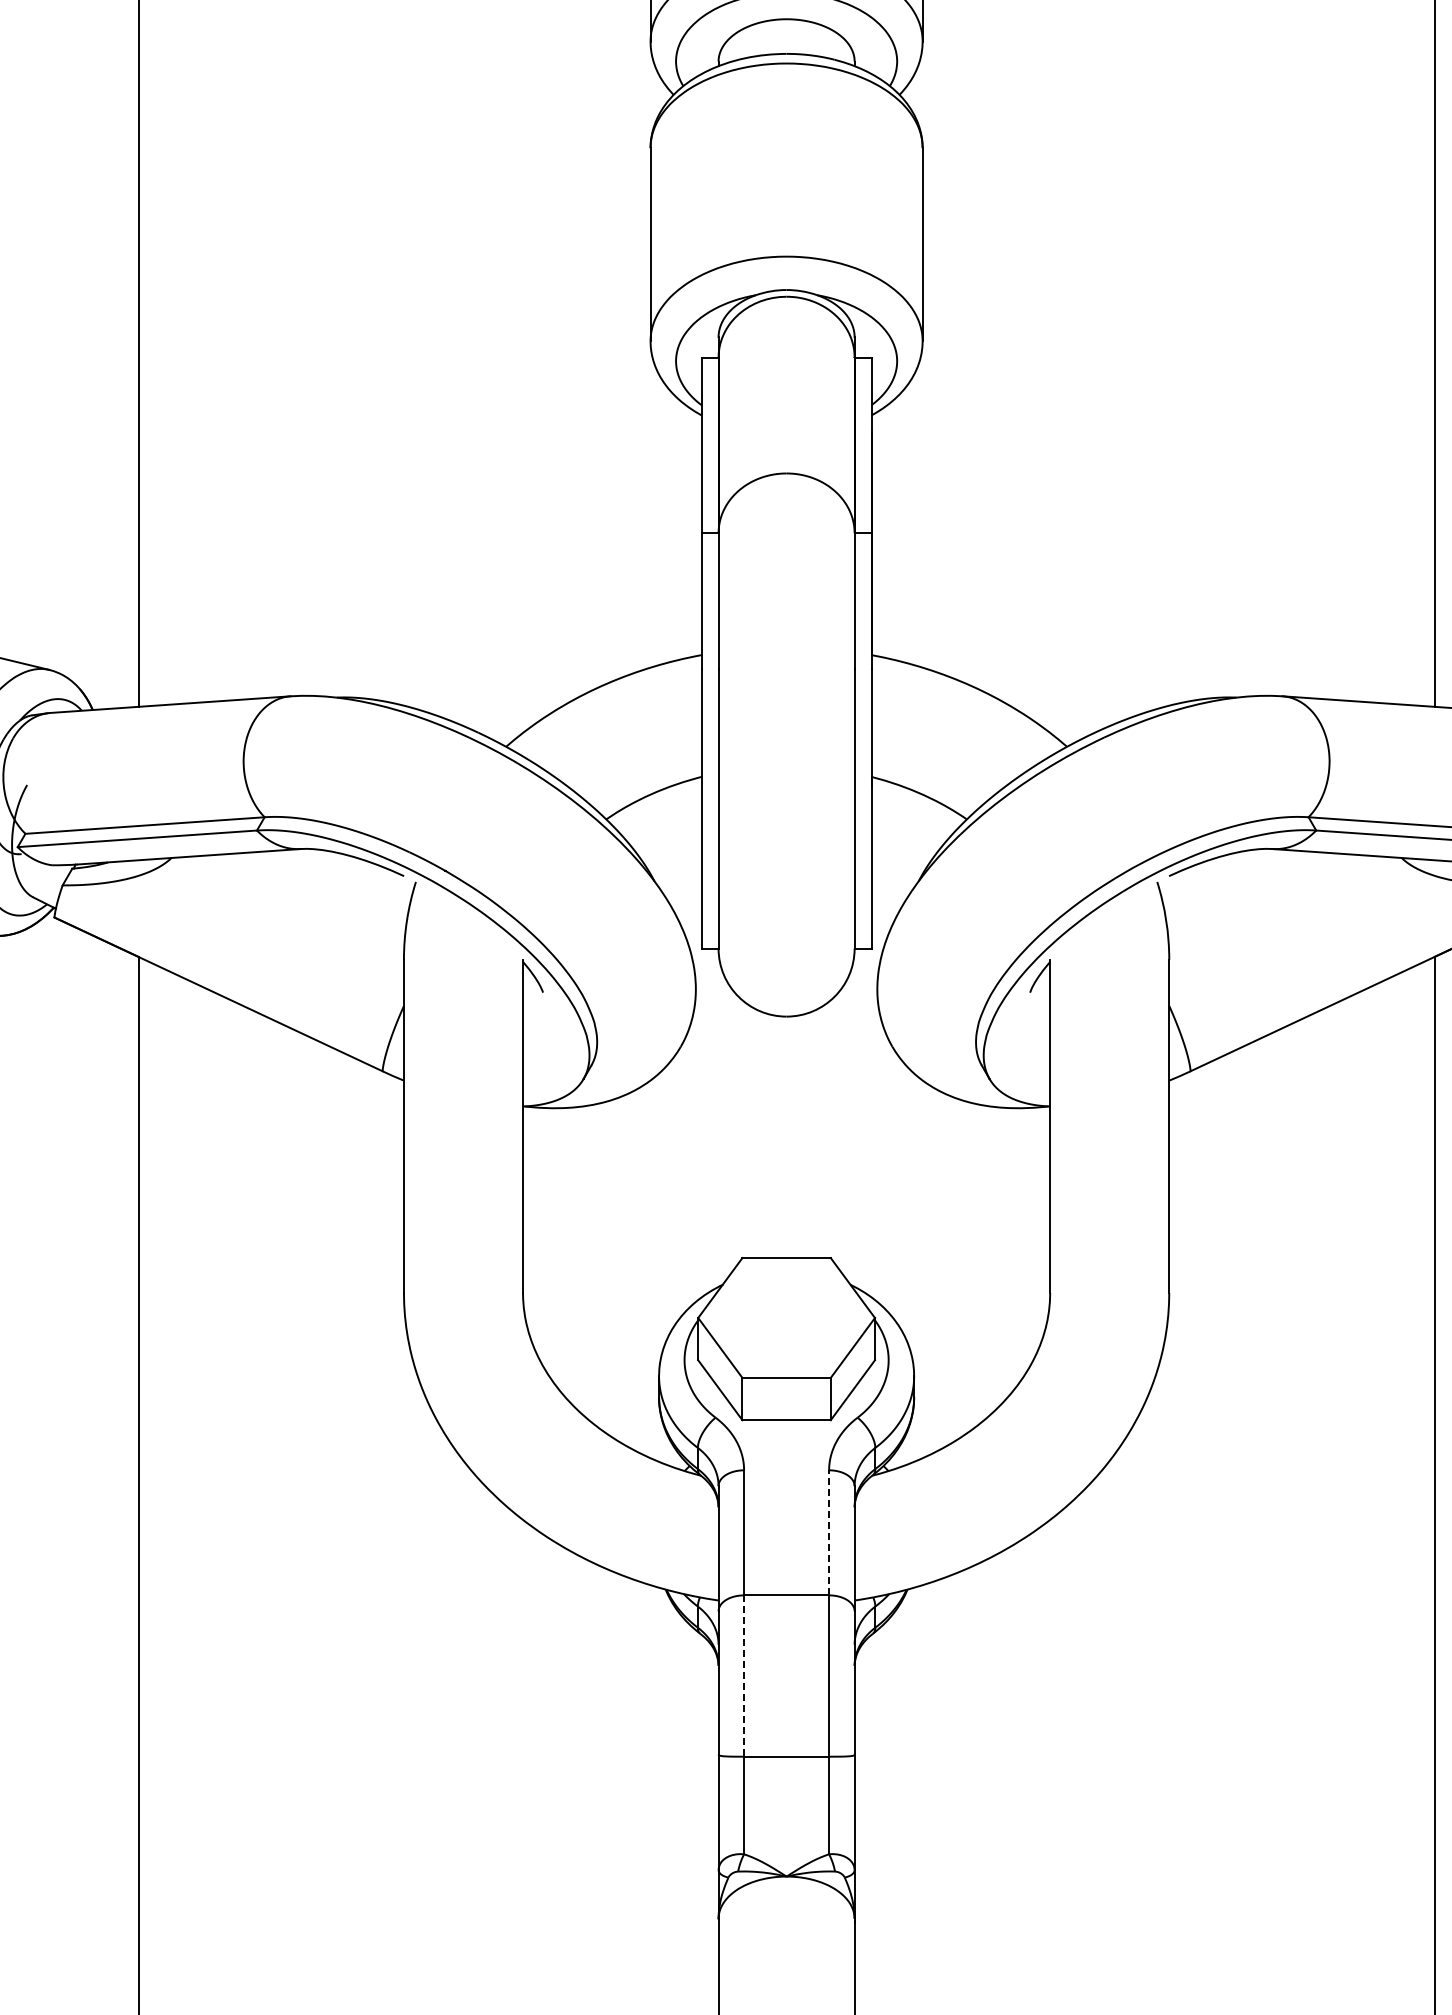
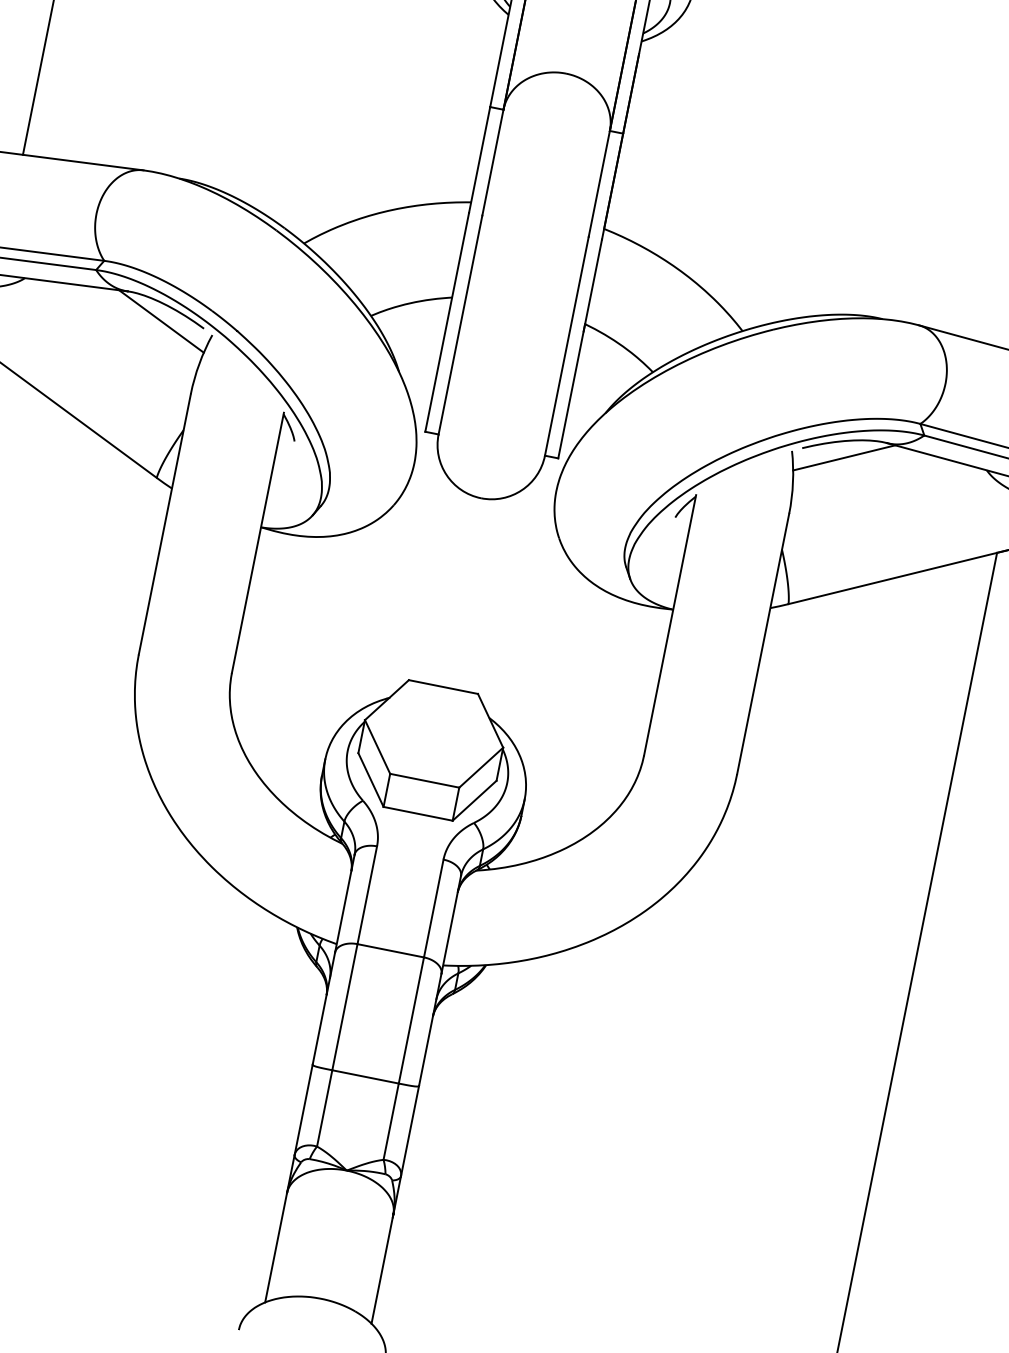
line: (349, 877) -> (161, 321), added
line: (1222, 877) -> (843, 457), added
line: (829, 1532) -> (434, 908), dashed -> solid
line: (744, 1676) -> (345, 1007), dashed -> solid

